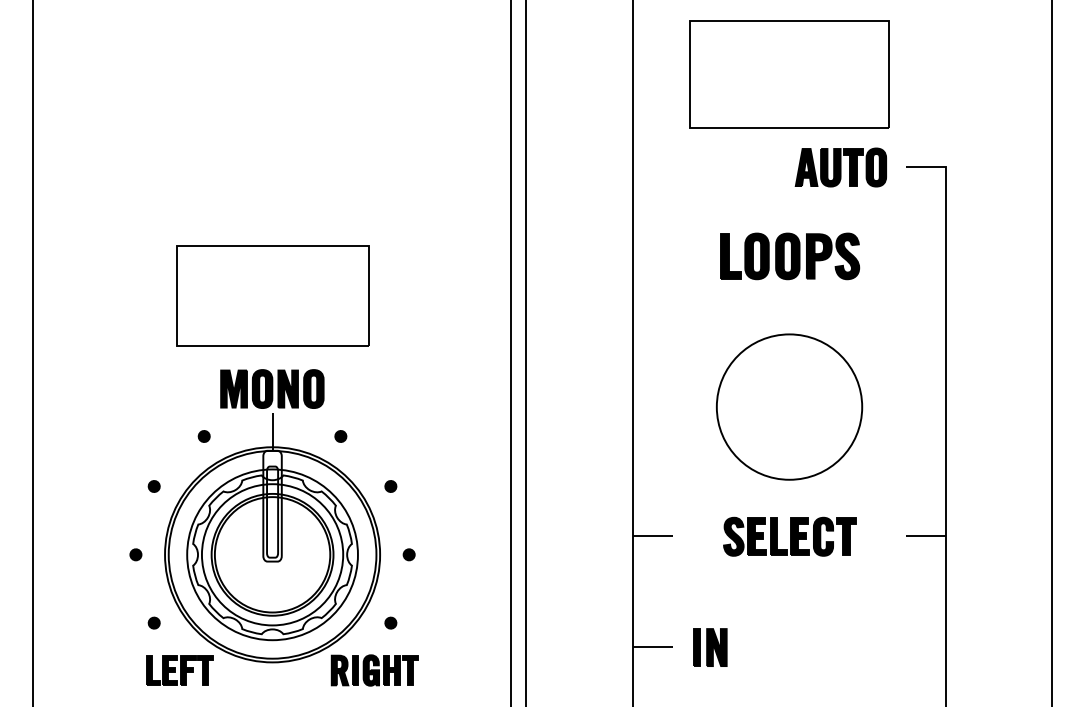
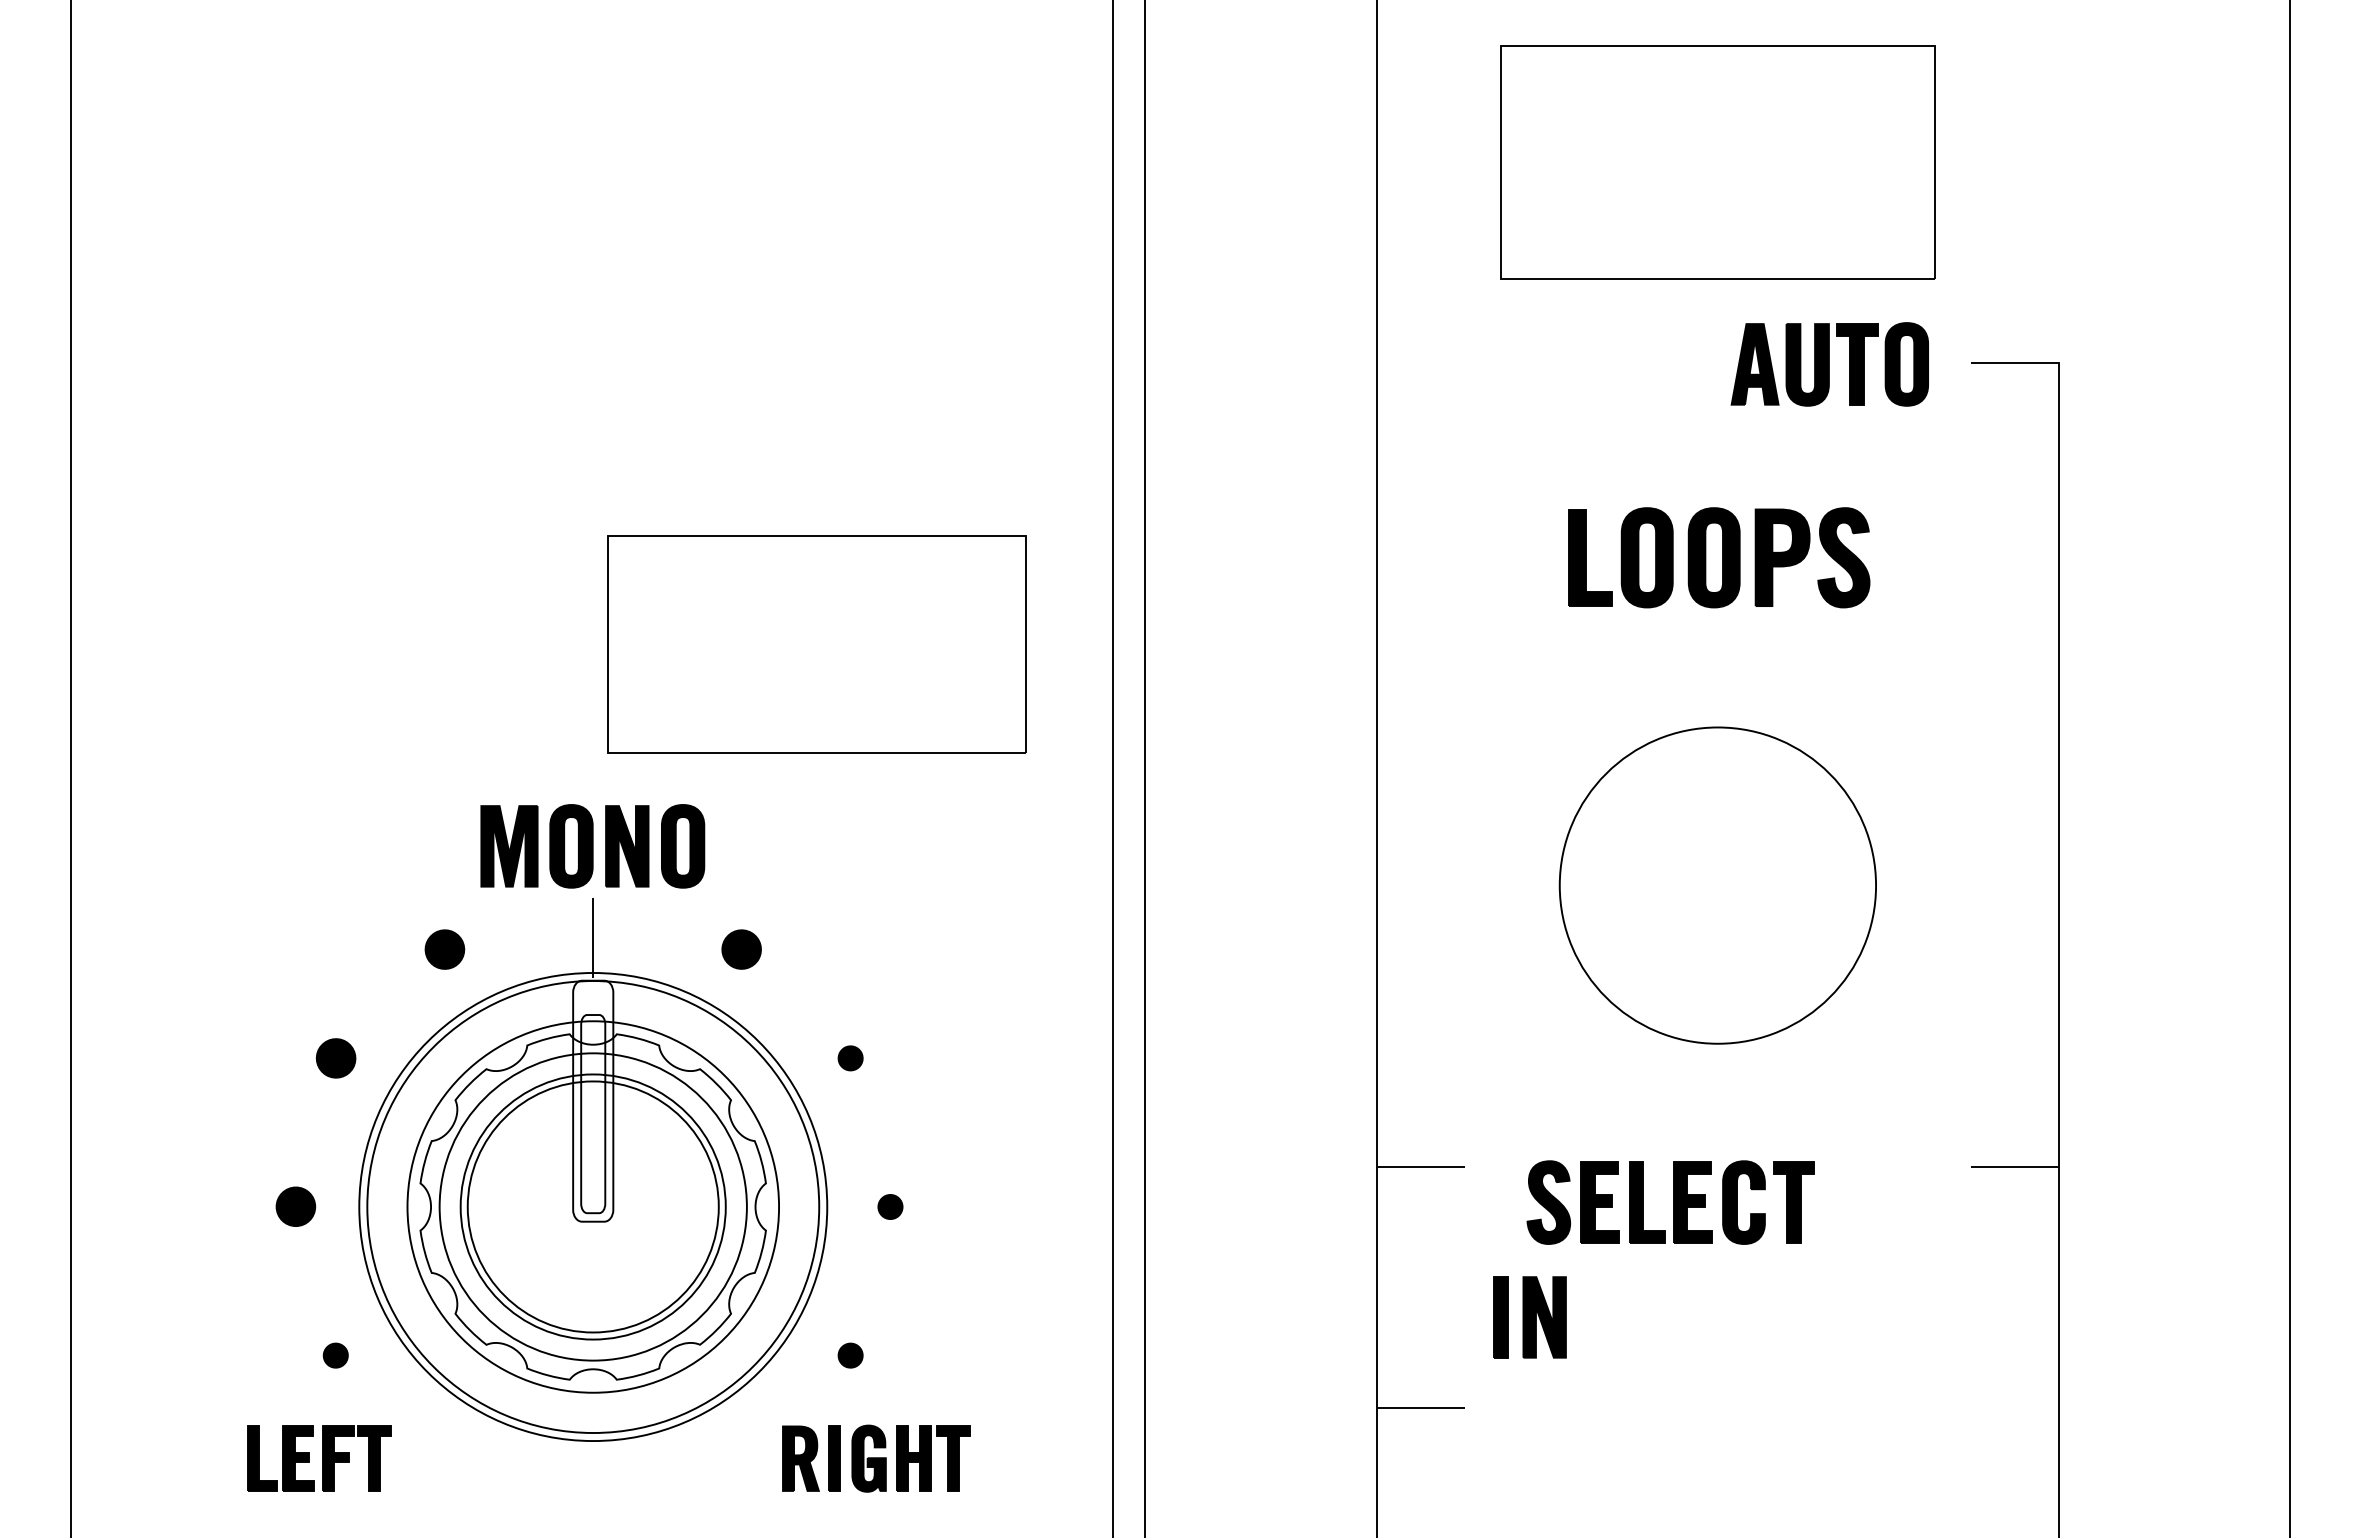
part: (272, 295) -> (817, 642), moved
part: (203, 436) -> (442, 949), size x1.6
part: (340, 436) -> (741, 949), size x1.6
part: (153, 486) -> (334, 1058), size x1.6
part: (789, 536) -> (1670, 1201), moved
part: (135, 554) -> (295, 1206), size x1.6
part: (710, 647) -> (1530, 1317), moved
part: (179, 670) -> (318, 1458), moved
part: (374, 670) -> (875, 1458), moved

